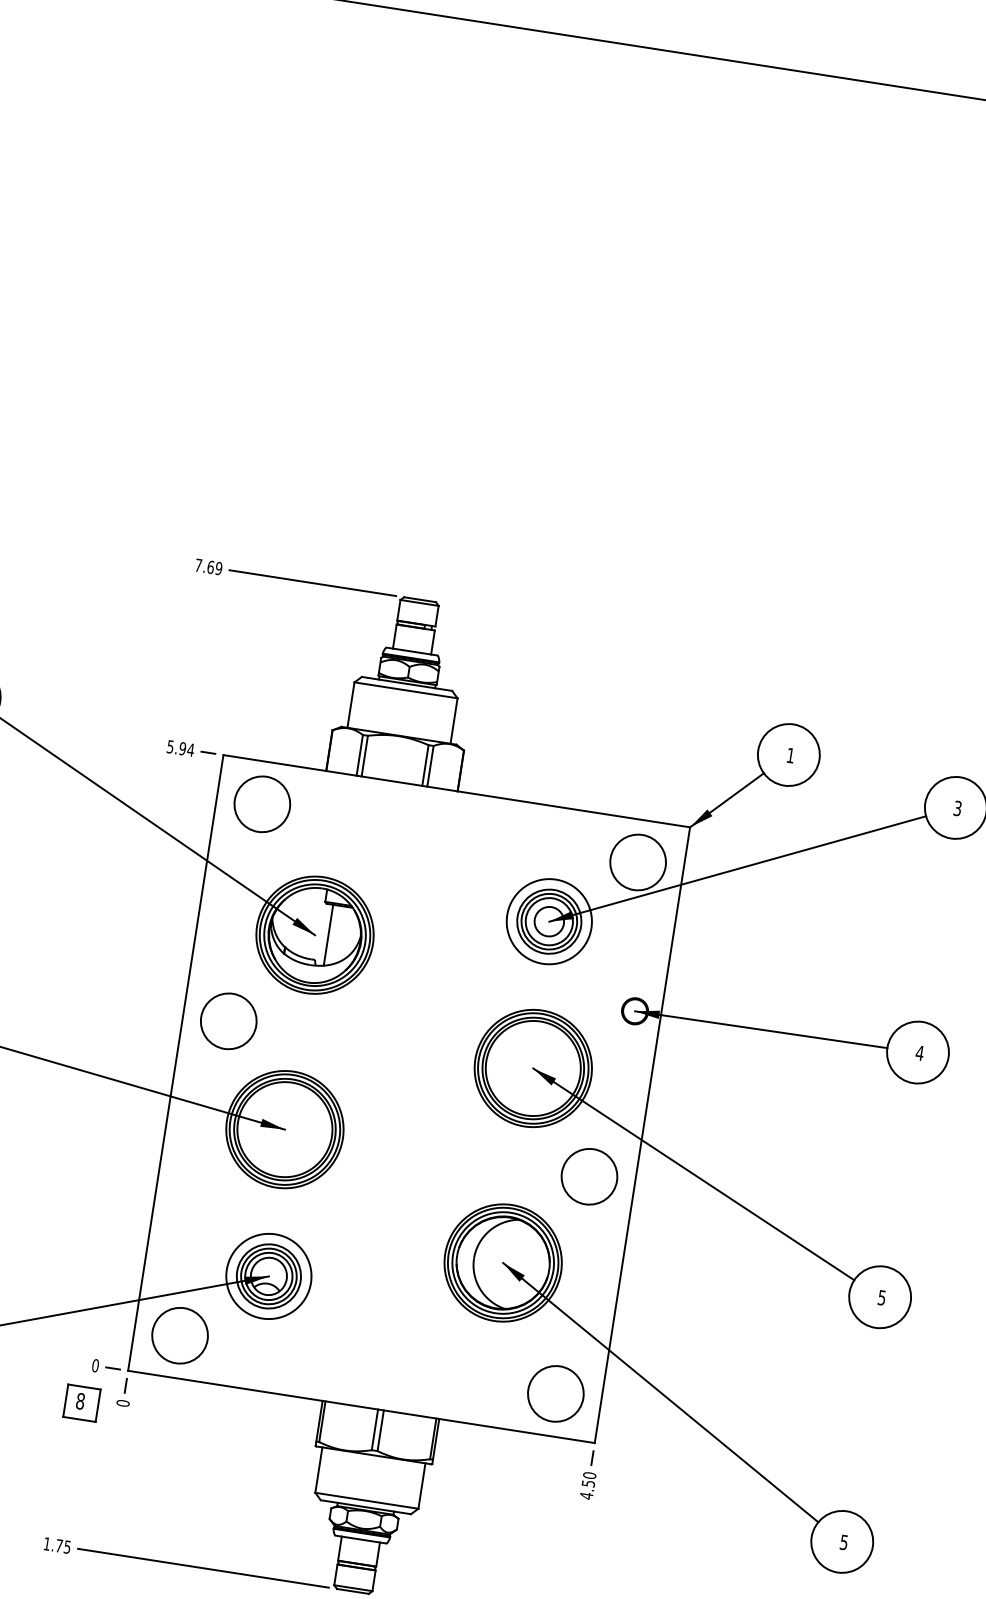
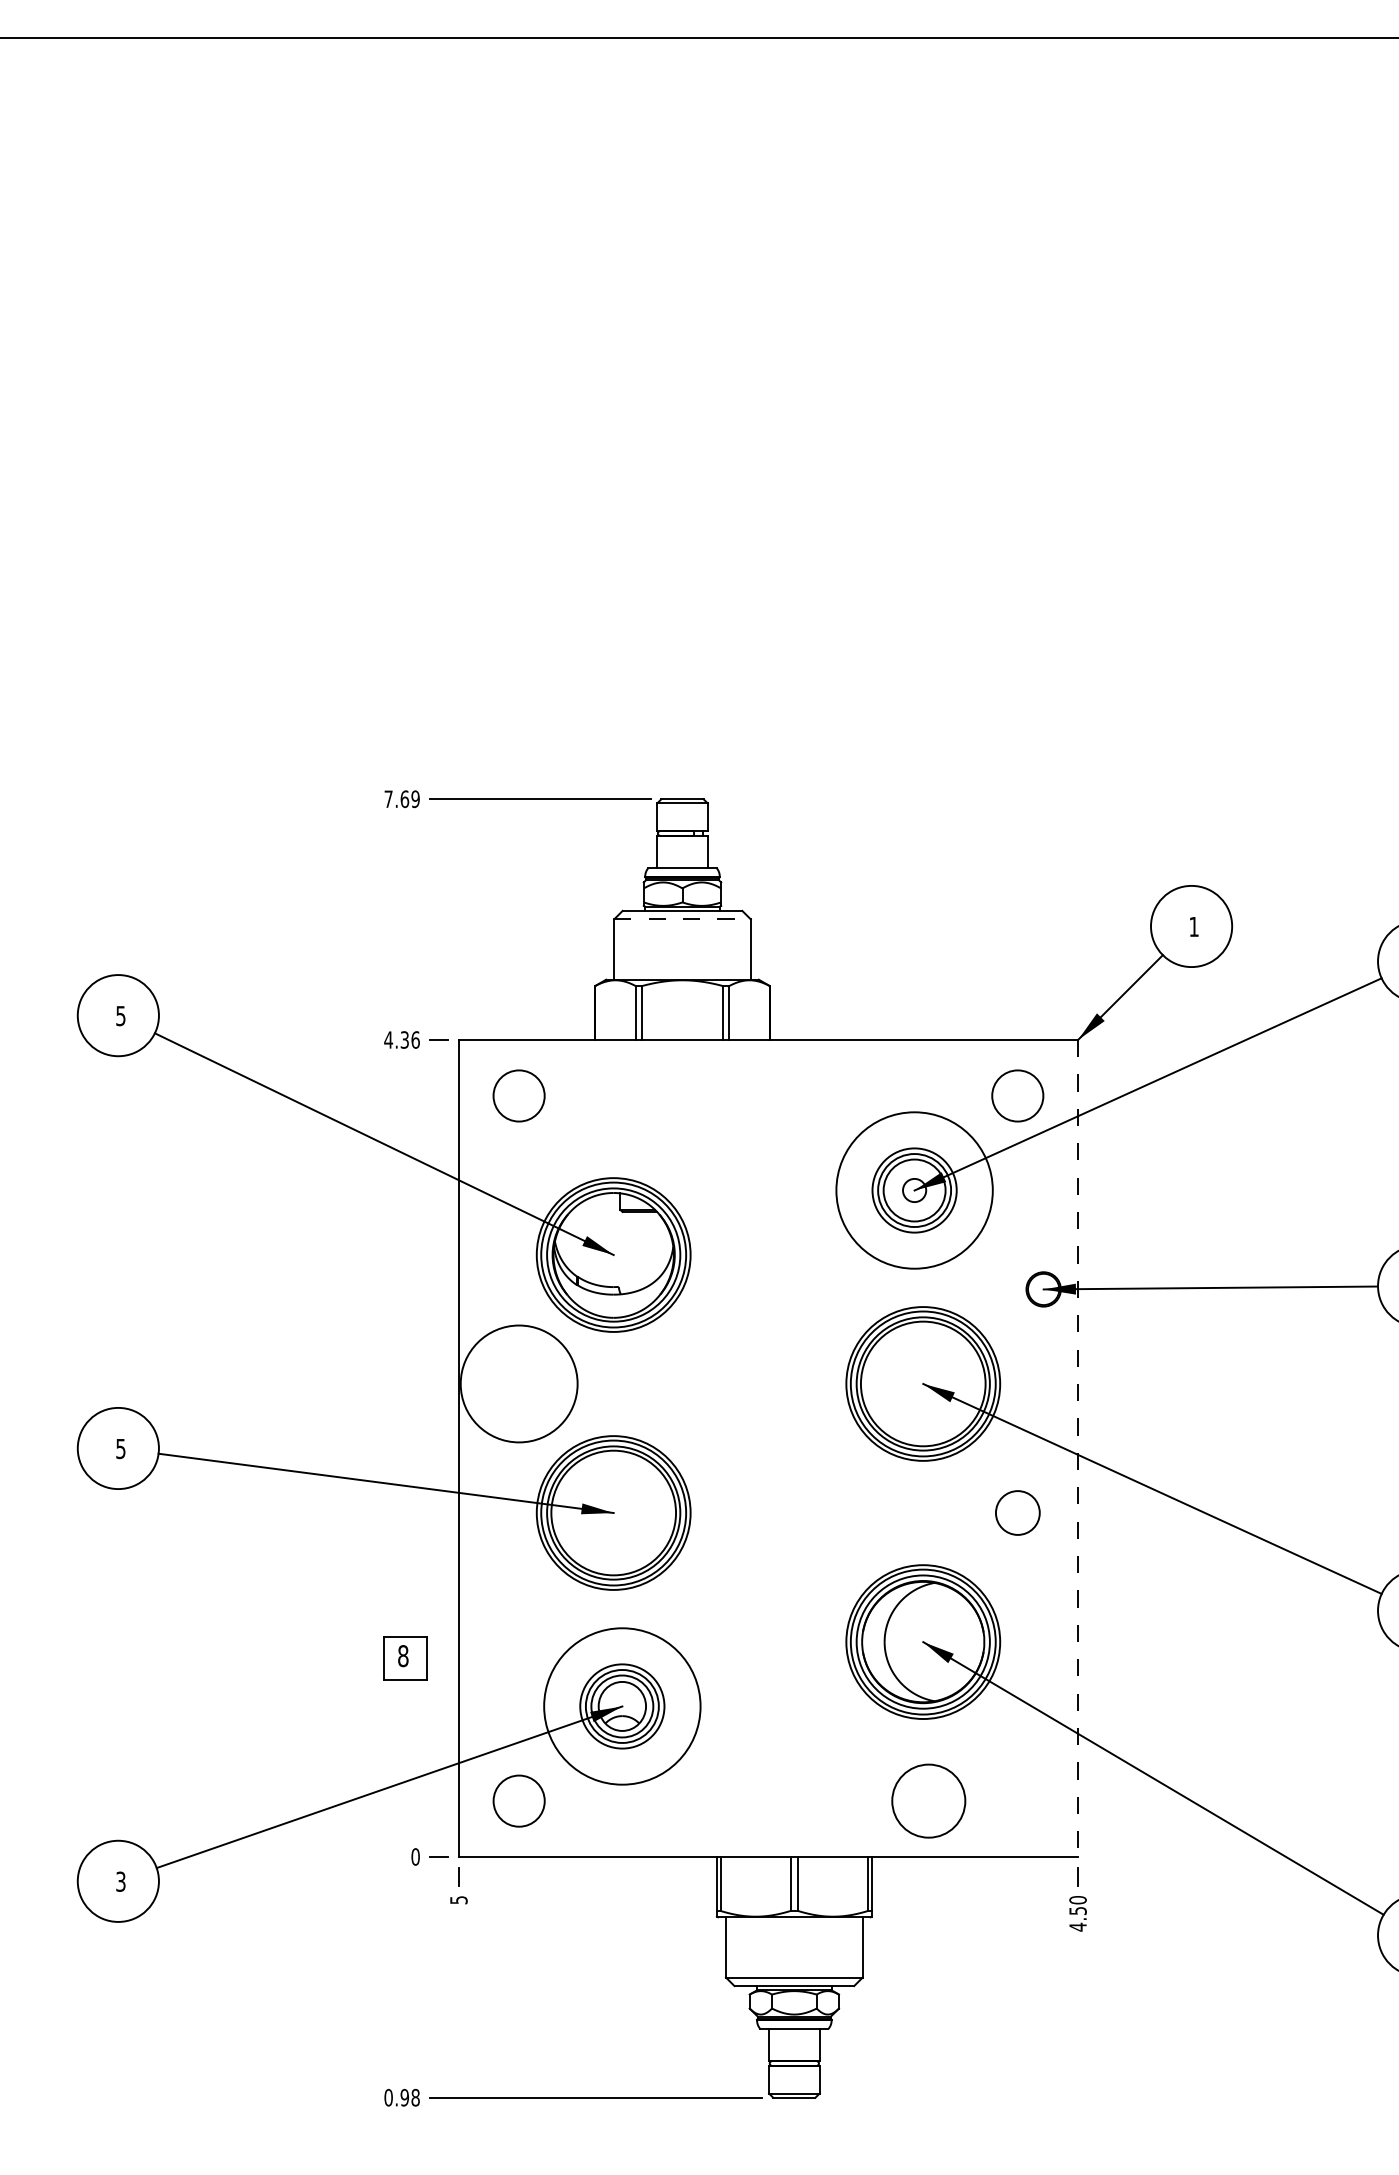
line: (406, 690) -> (683, 919), solid -> dashed
text: (181, 748) -> (402, 1039), 5.94 -> 4.36
circle: (261, 803) -> (518, 1095), size x0.7
circle: (637, 862) -> (1017, 1095), size x0.7
circle: (549, 921) -> (914, 1190), size x0.6
circle: (549, 921) -> (914, 1190), size x1.4
line: (328, 934) -> (631, 1251), removed
circle: (228, 1020) -> (518, 1383), size x1.6
line: (642, 1135) -> (1078, 1448), solid -> dashed
circle: (589, 1176) -> (1017, 1512), size x0.6
circle: (269, 1276) -> (622, 1706), size x1.4
circle: (179, 1335) -> (518, 1800), size x0.7
circle: (555, 1393) -> (928, 1800), moved
part: (81, 1403) -> (405, 1658), moved
text: (122, 1403) -> (458, 1900), 0 -> 5
text: (56, 1545) -> (401, 2097), 1.75 -> 0.98

